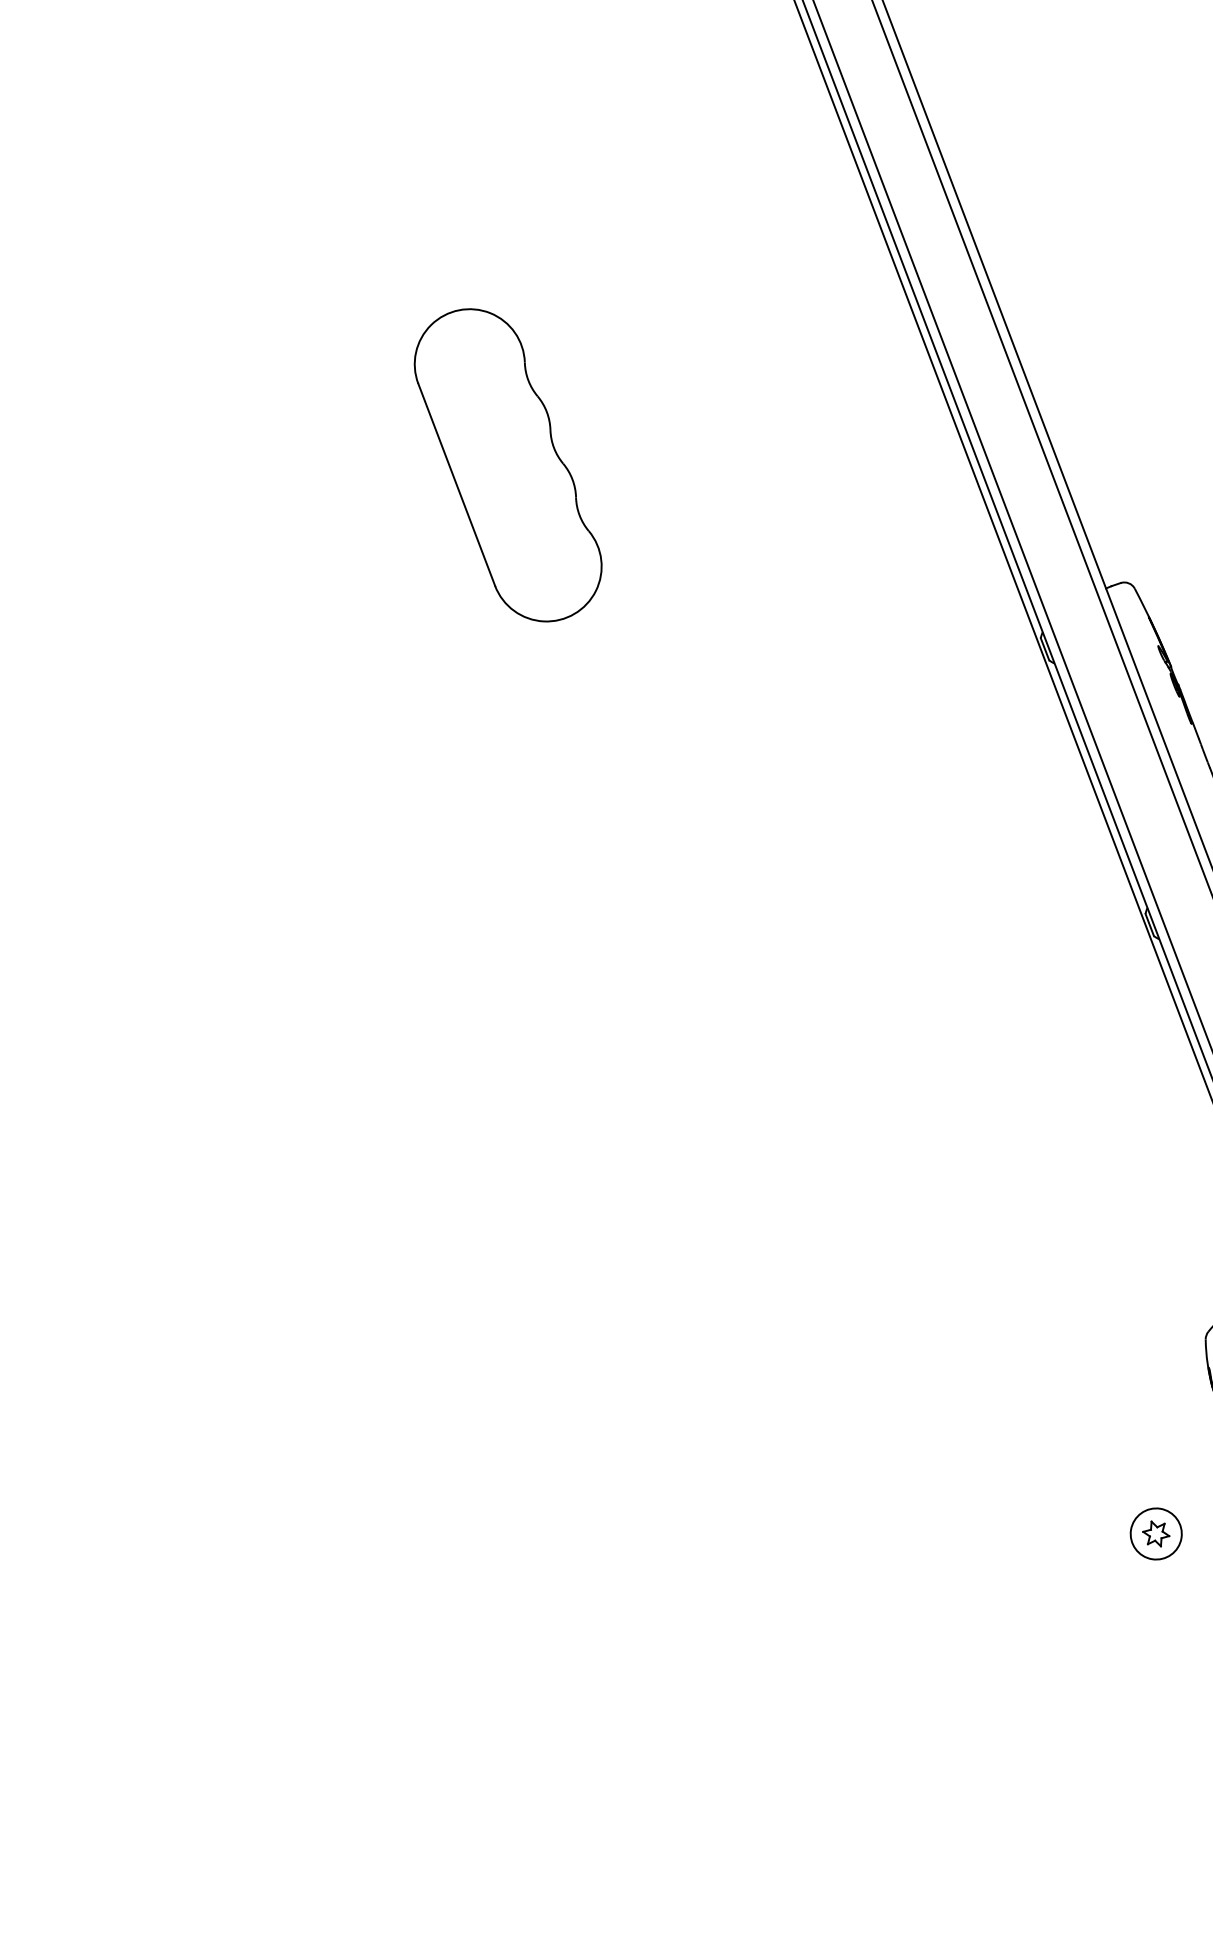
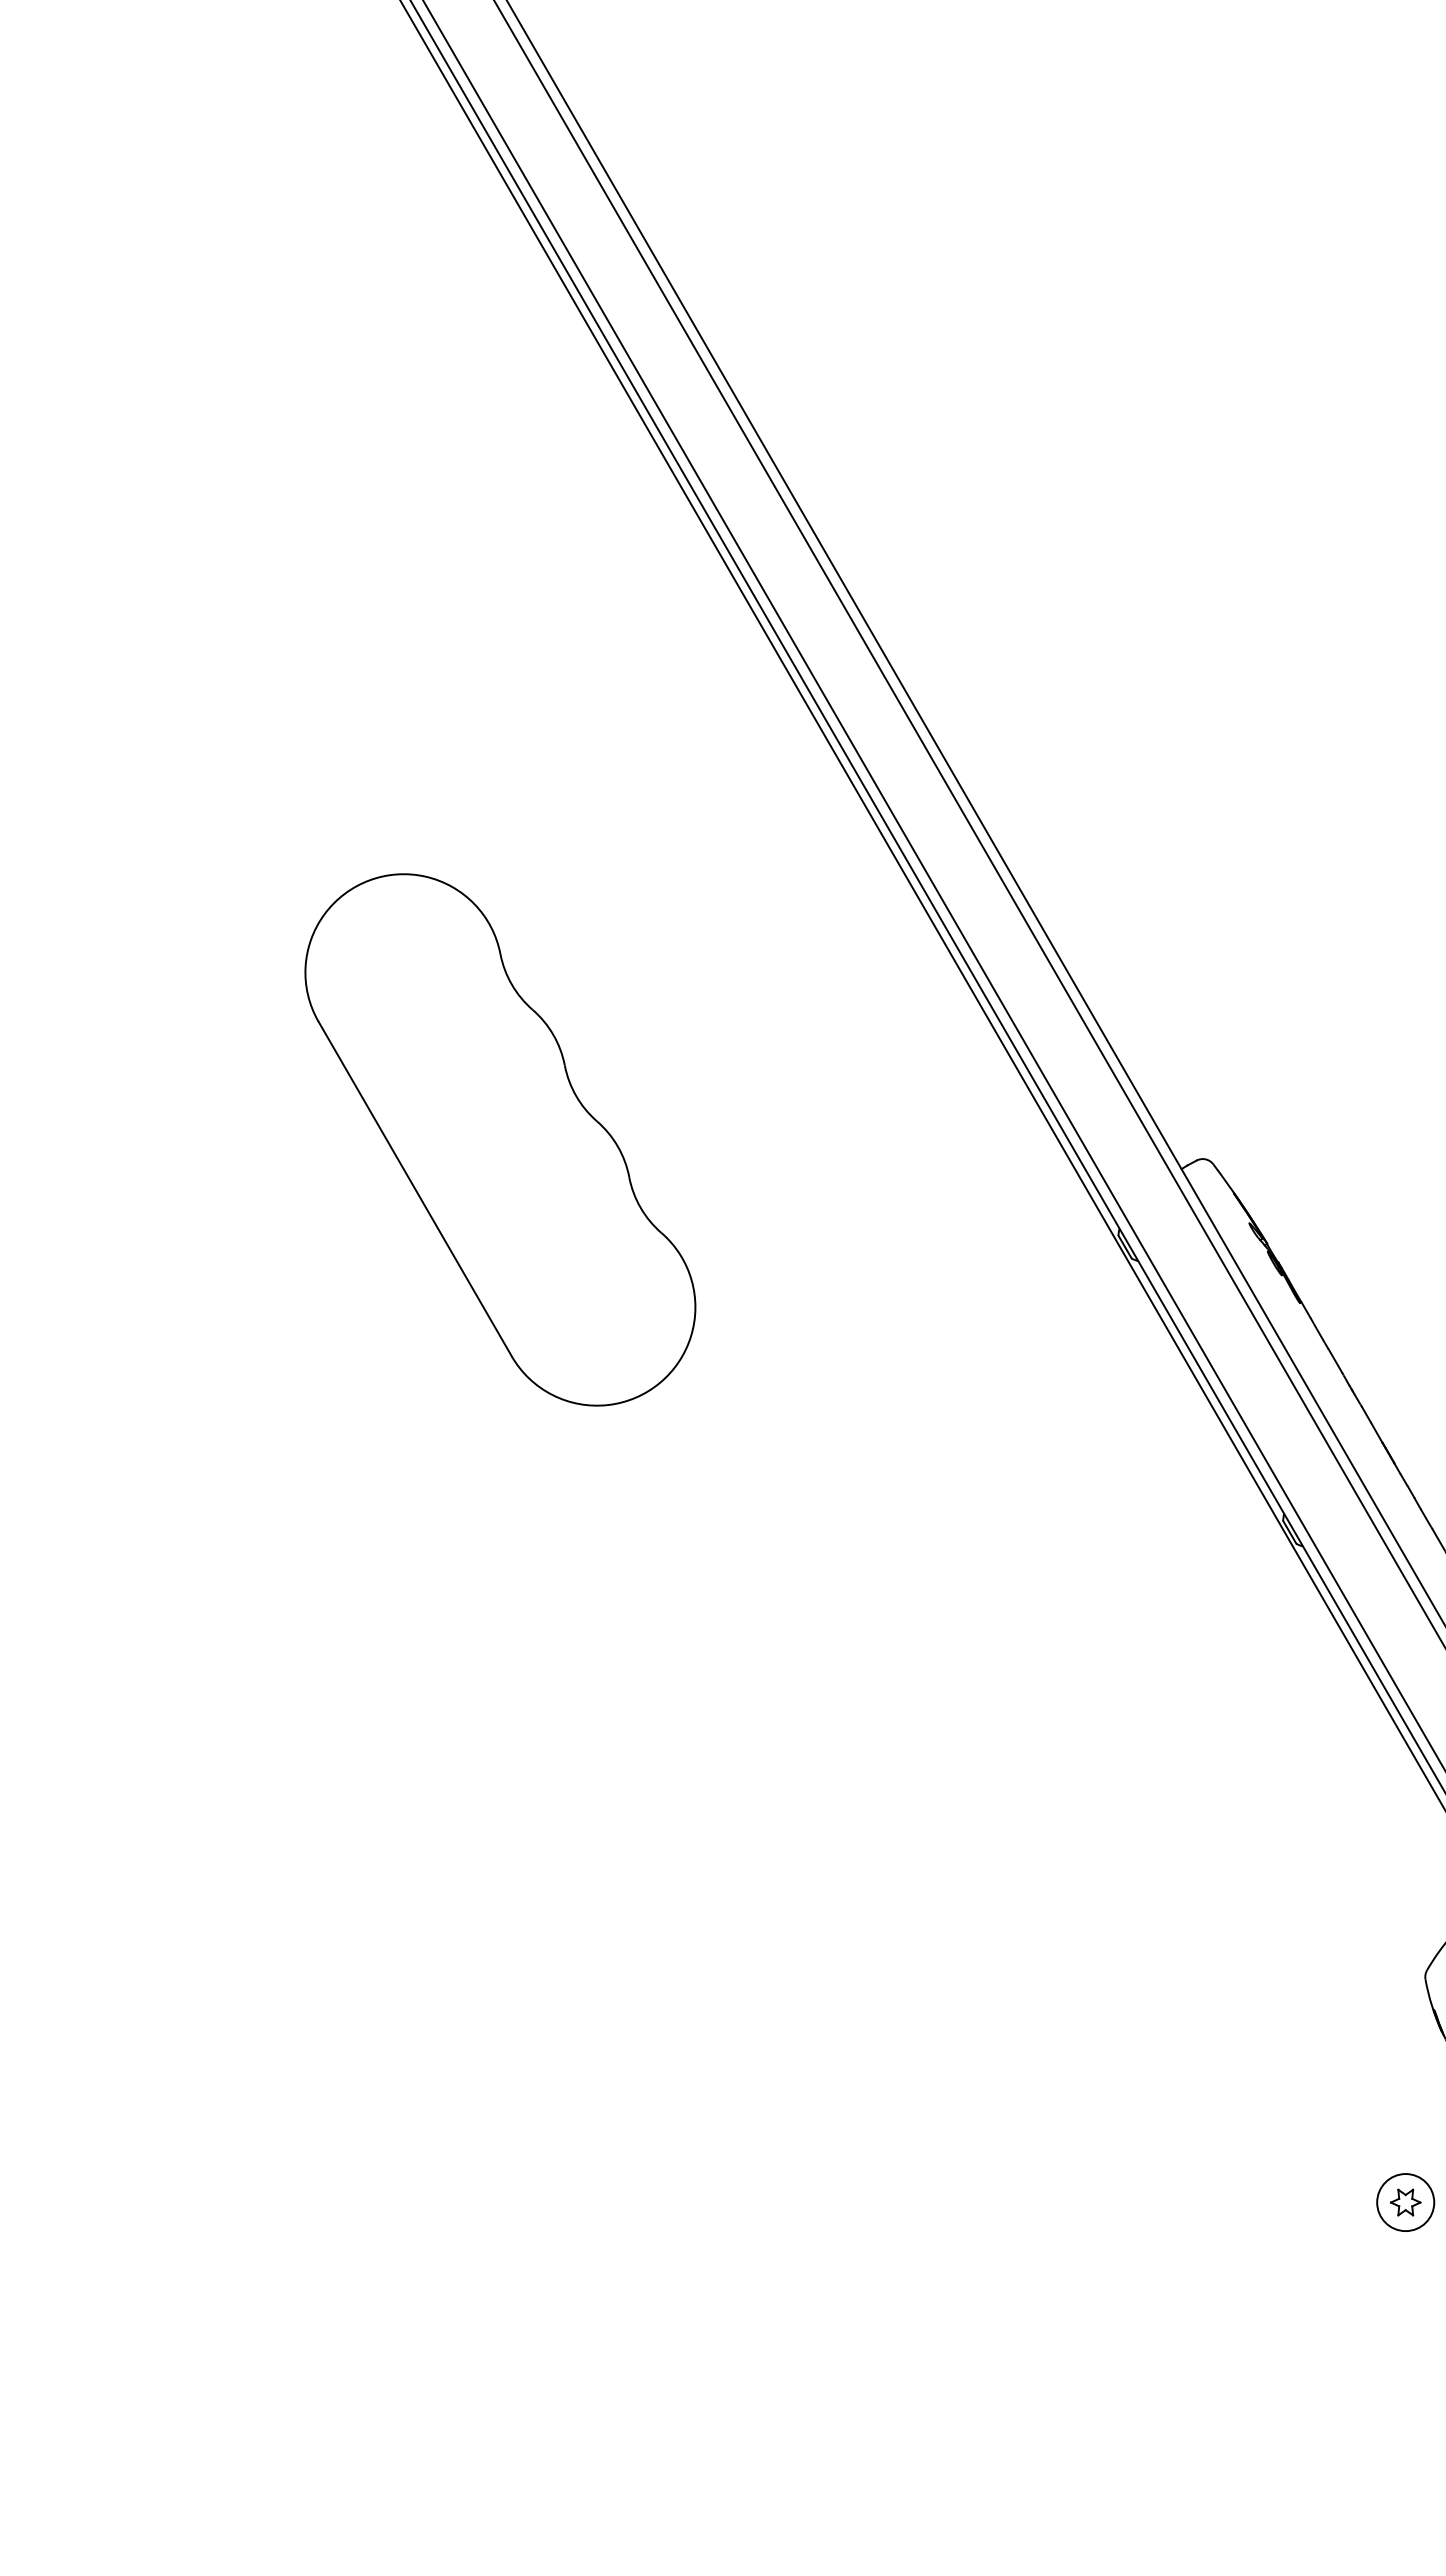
part: (508, 465) -> (500, 1140), size x1.6

